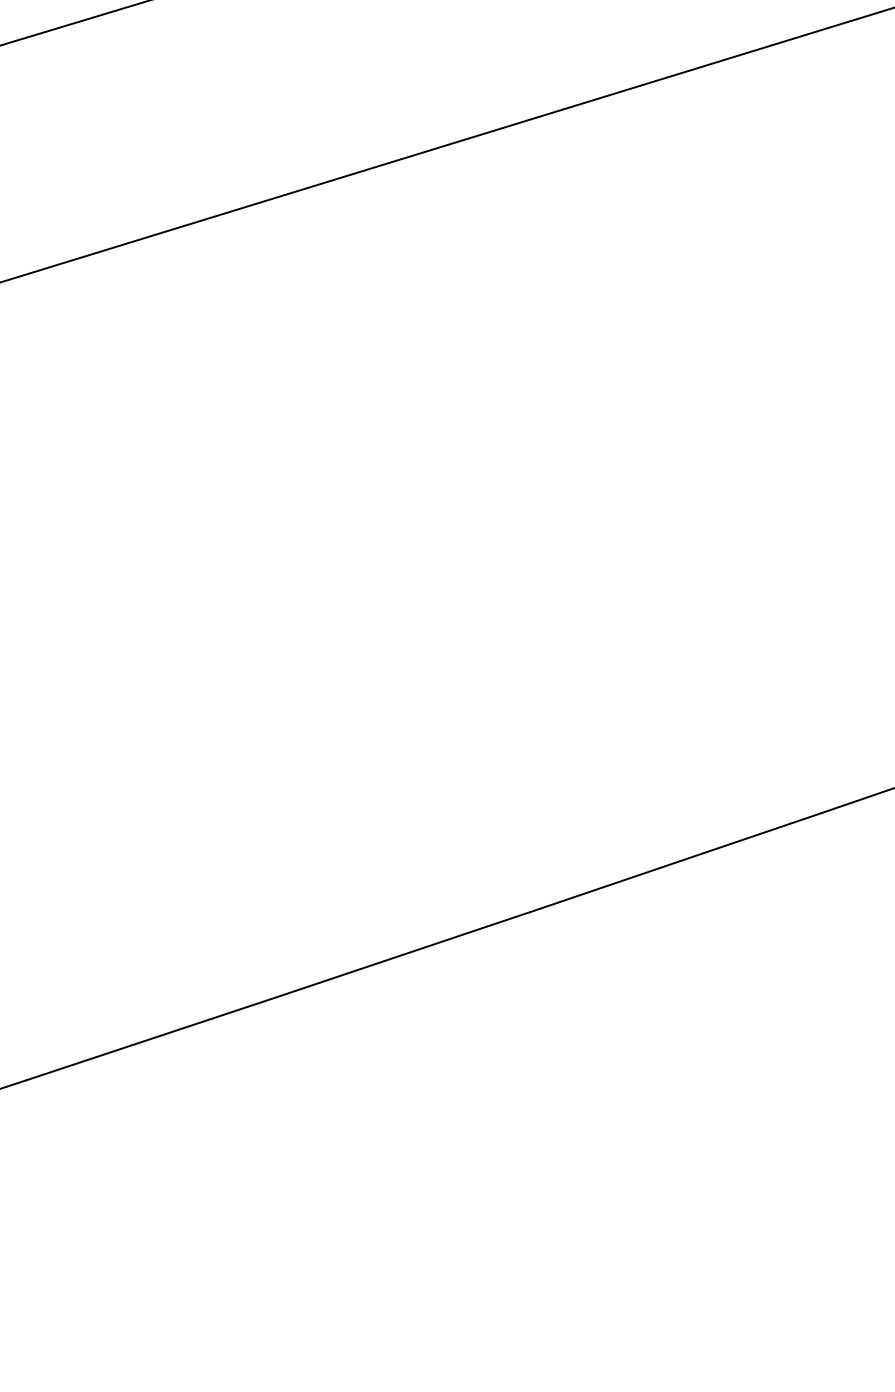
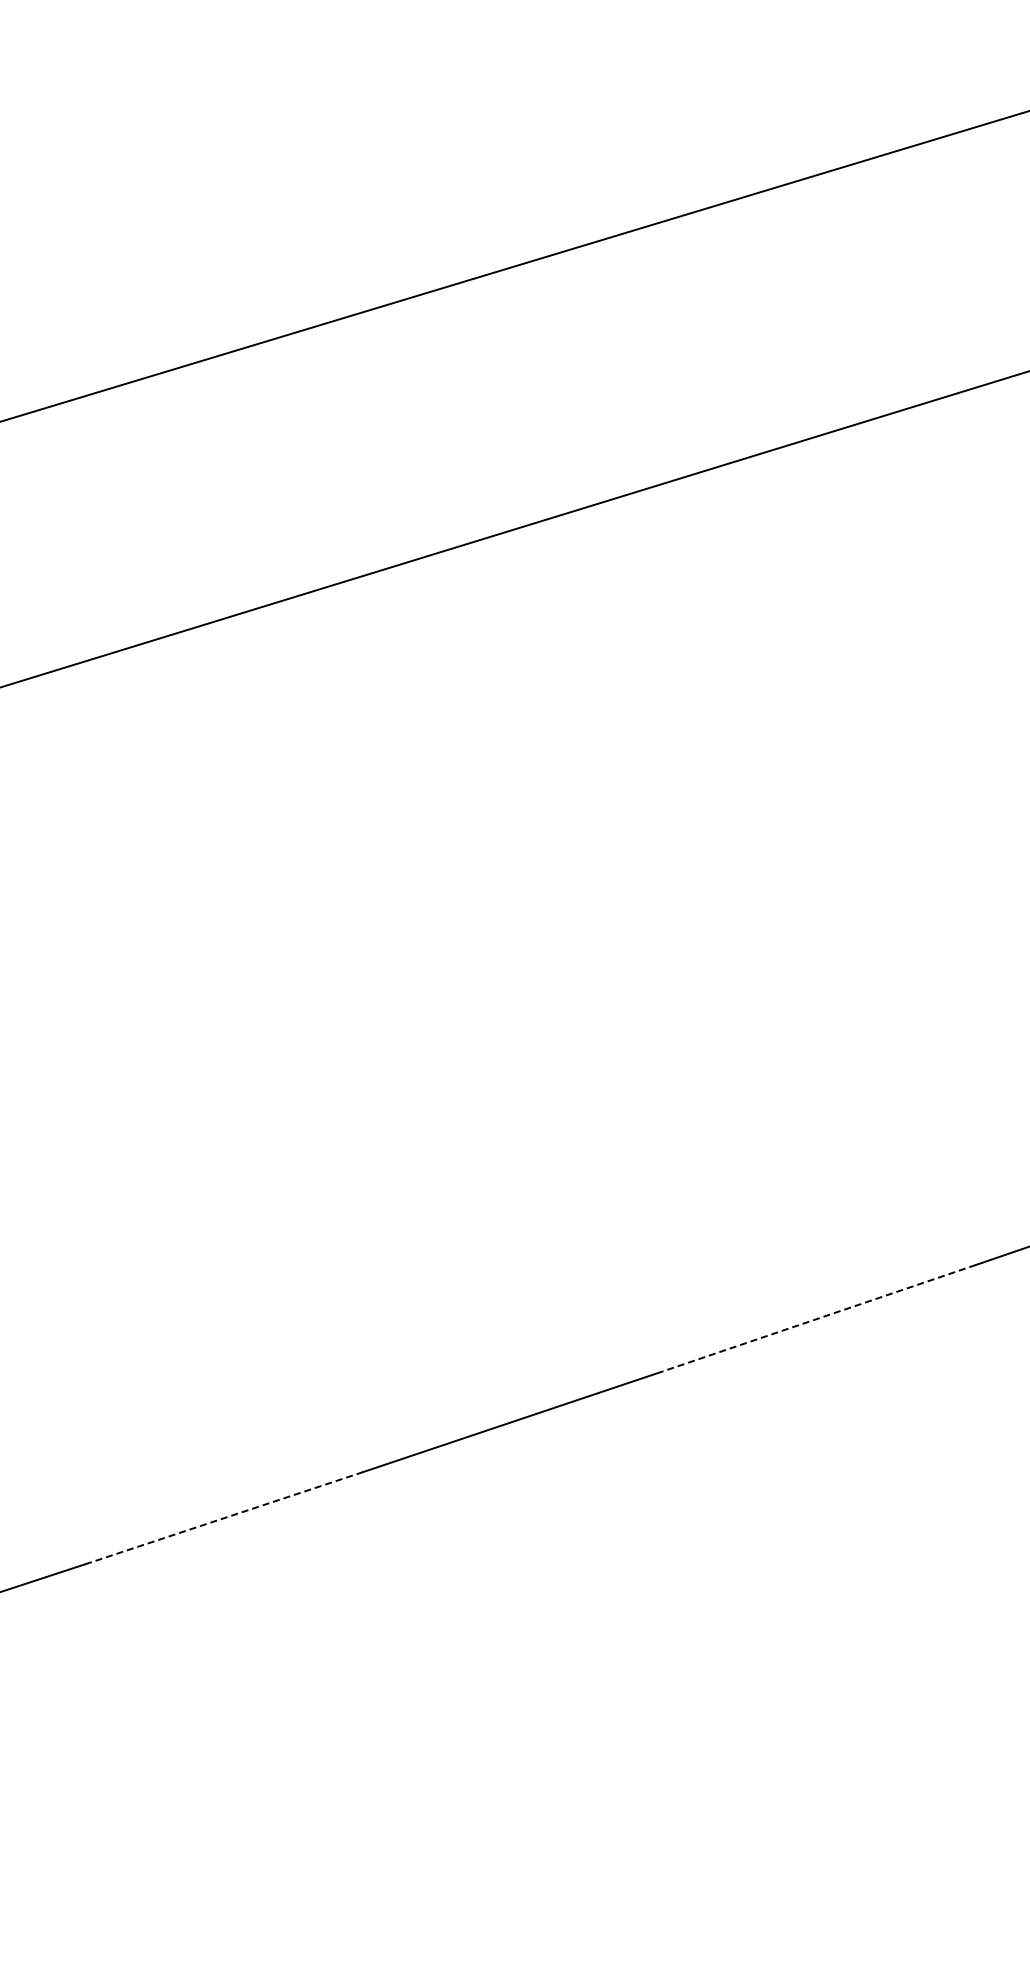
line: (681, 860) -> (818, 1318), solid -> dashed
line: (151, 1039) -> (224, 1518), solid -> dashed

